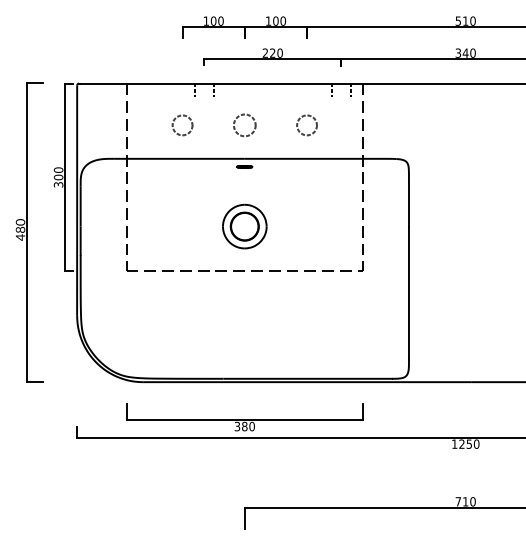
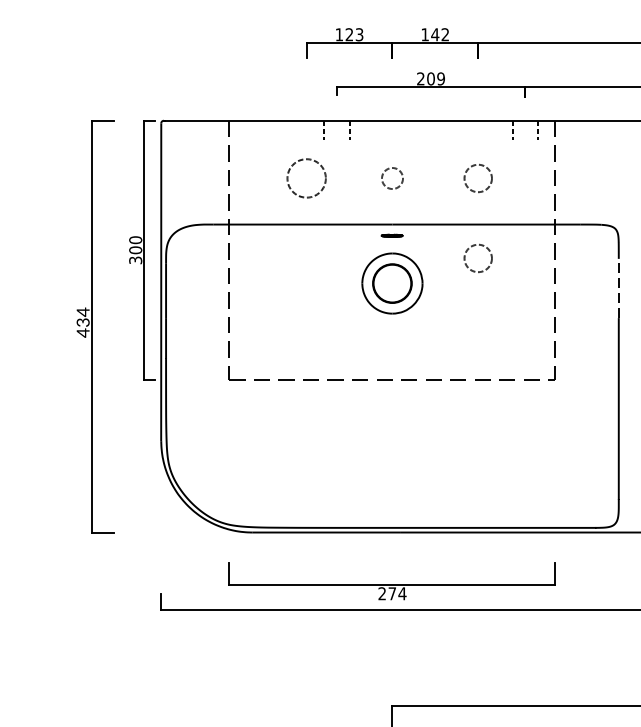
text: (216, 20) -> (353, 33), 100 -> 123
text: (279, 20) -> (440, 33), 100 -> 142
text: (276, 52) -> (436, 77), 220 -> 209
circle: (182, 125) -> (306, 178), size x1.4
circle: (244, 125) -> (391, 178), size x0.7
circle: (306, 183) -> (477, 258), added
line: (408, 204) -> (618, 287), solid -> dashed
text: (20, 225) -> (83, 316), 480 -> 434
part: (244, 226) -> (391, 283), moved
text: (244, 426) -> (391, 593), 380 -> 274

